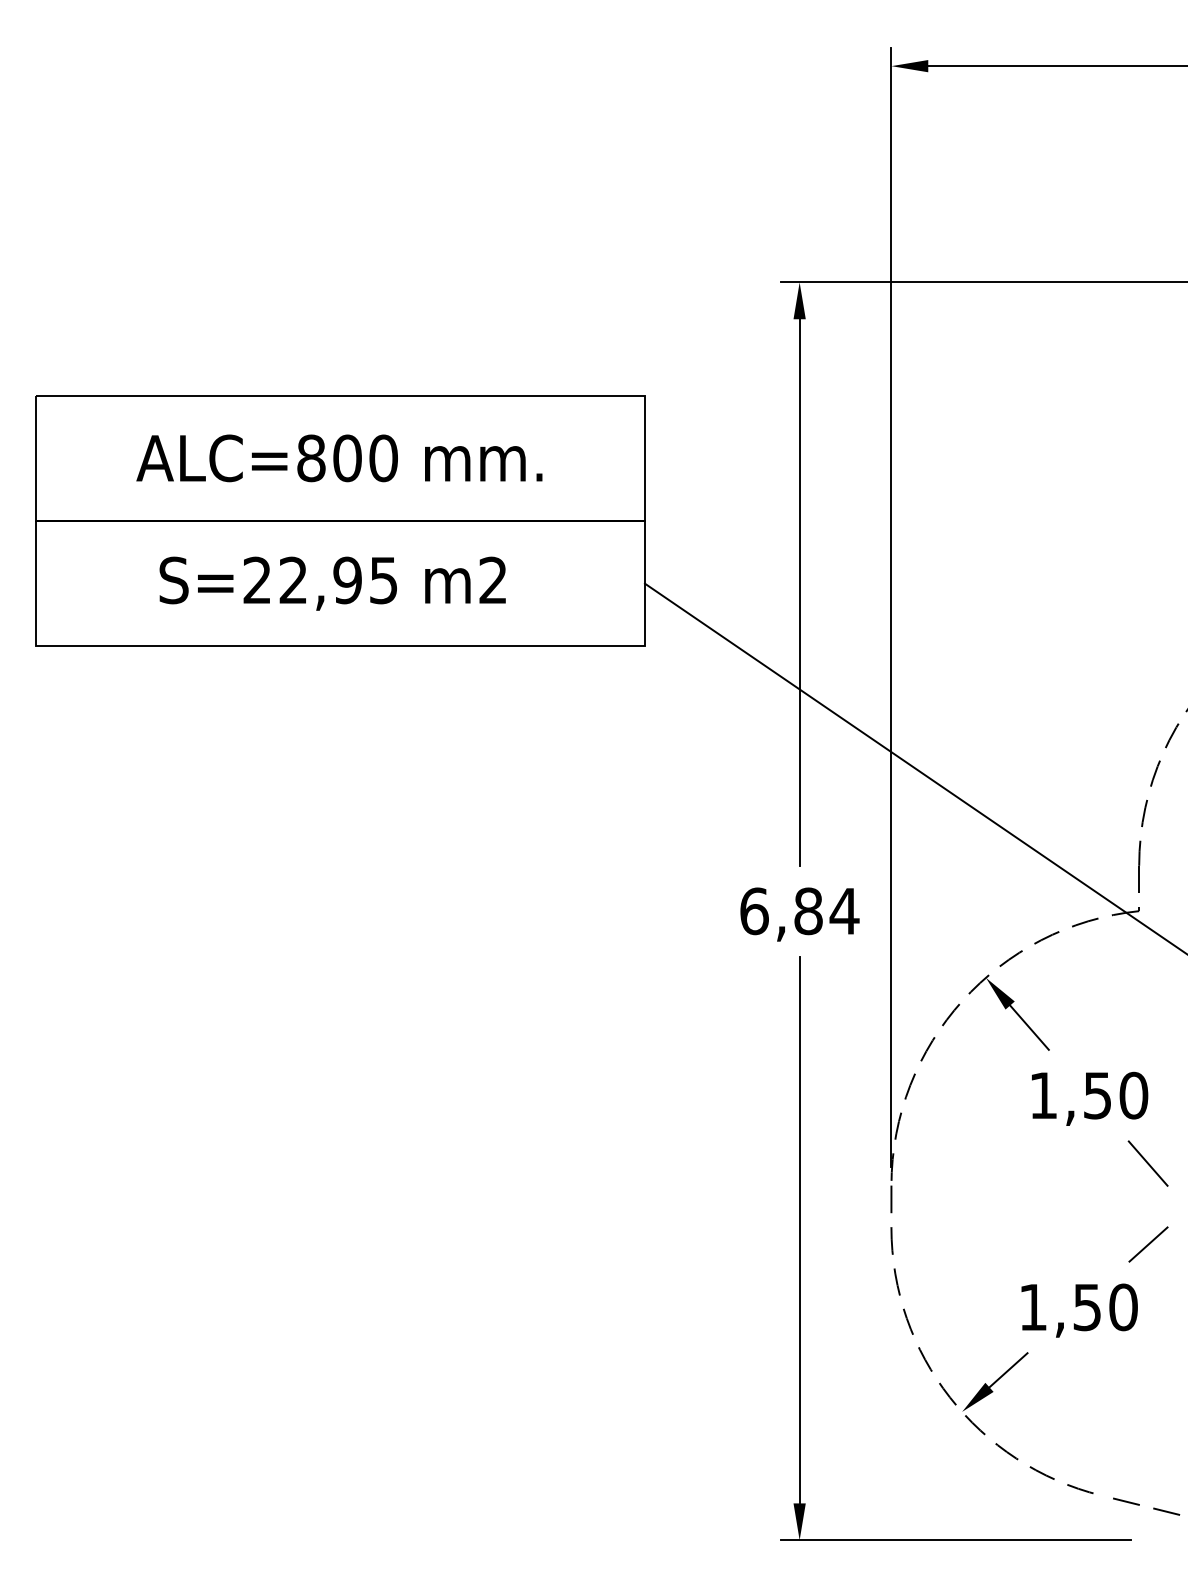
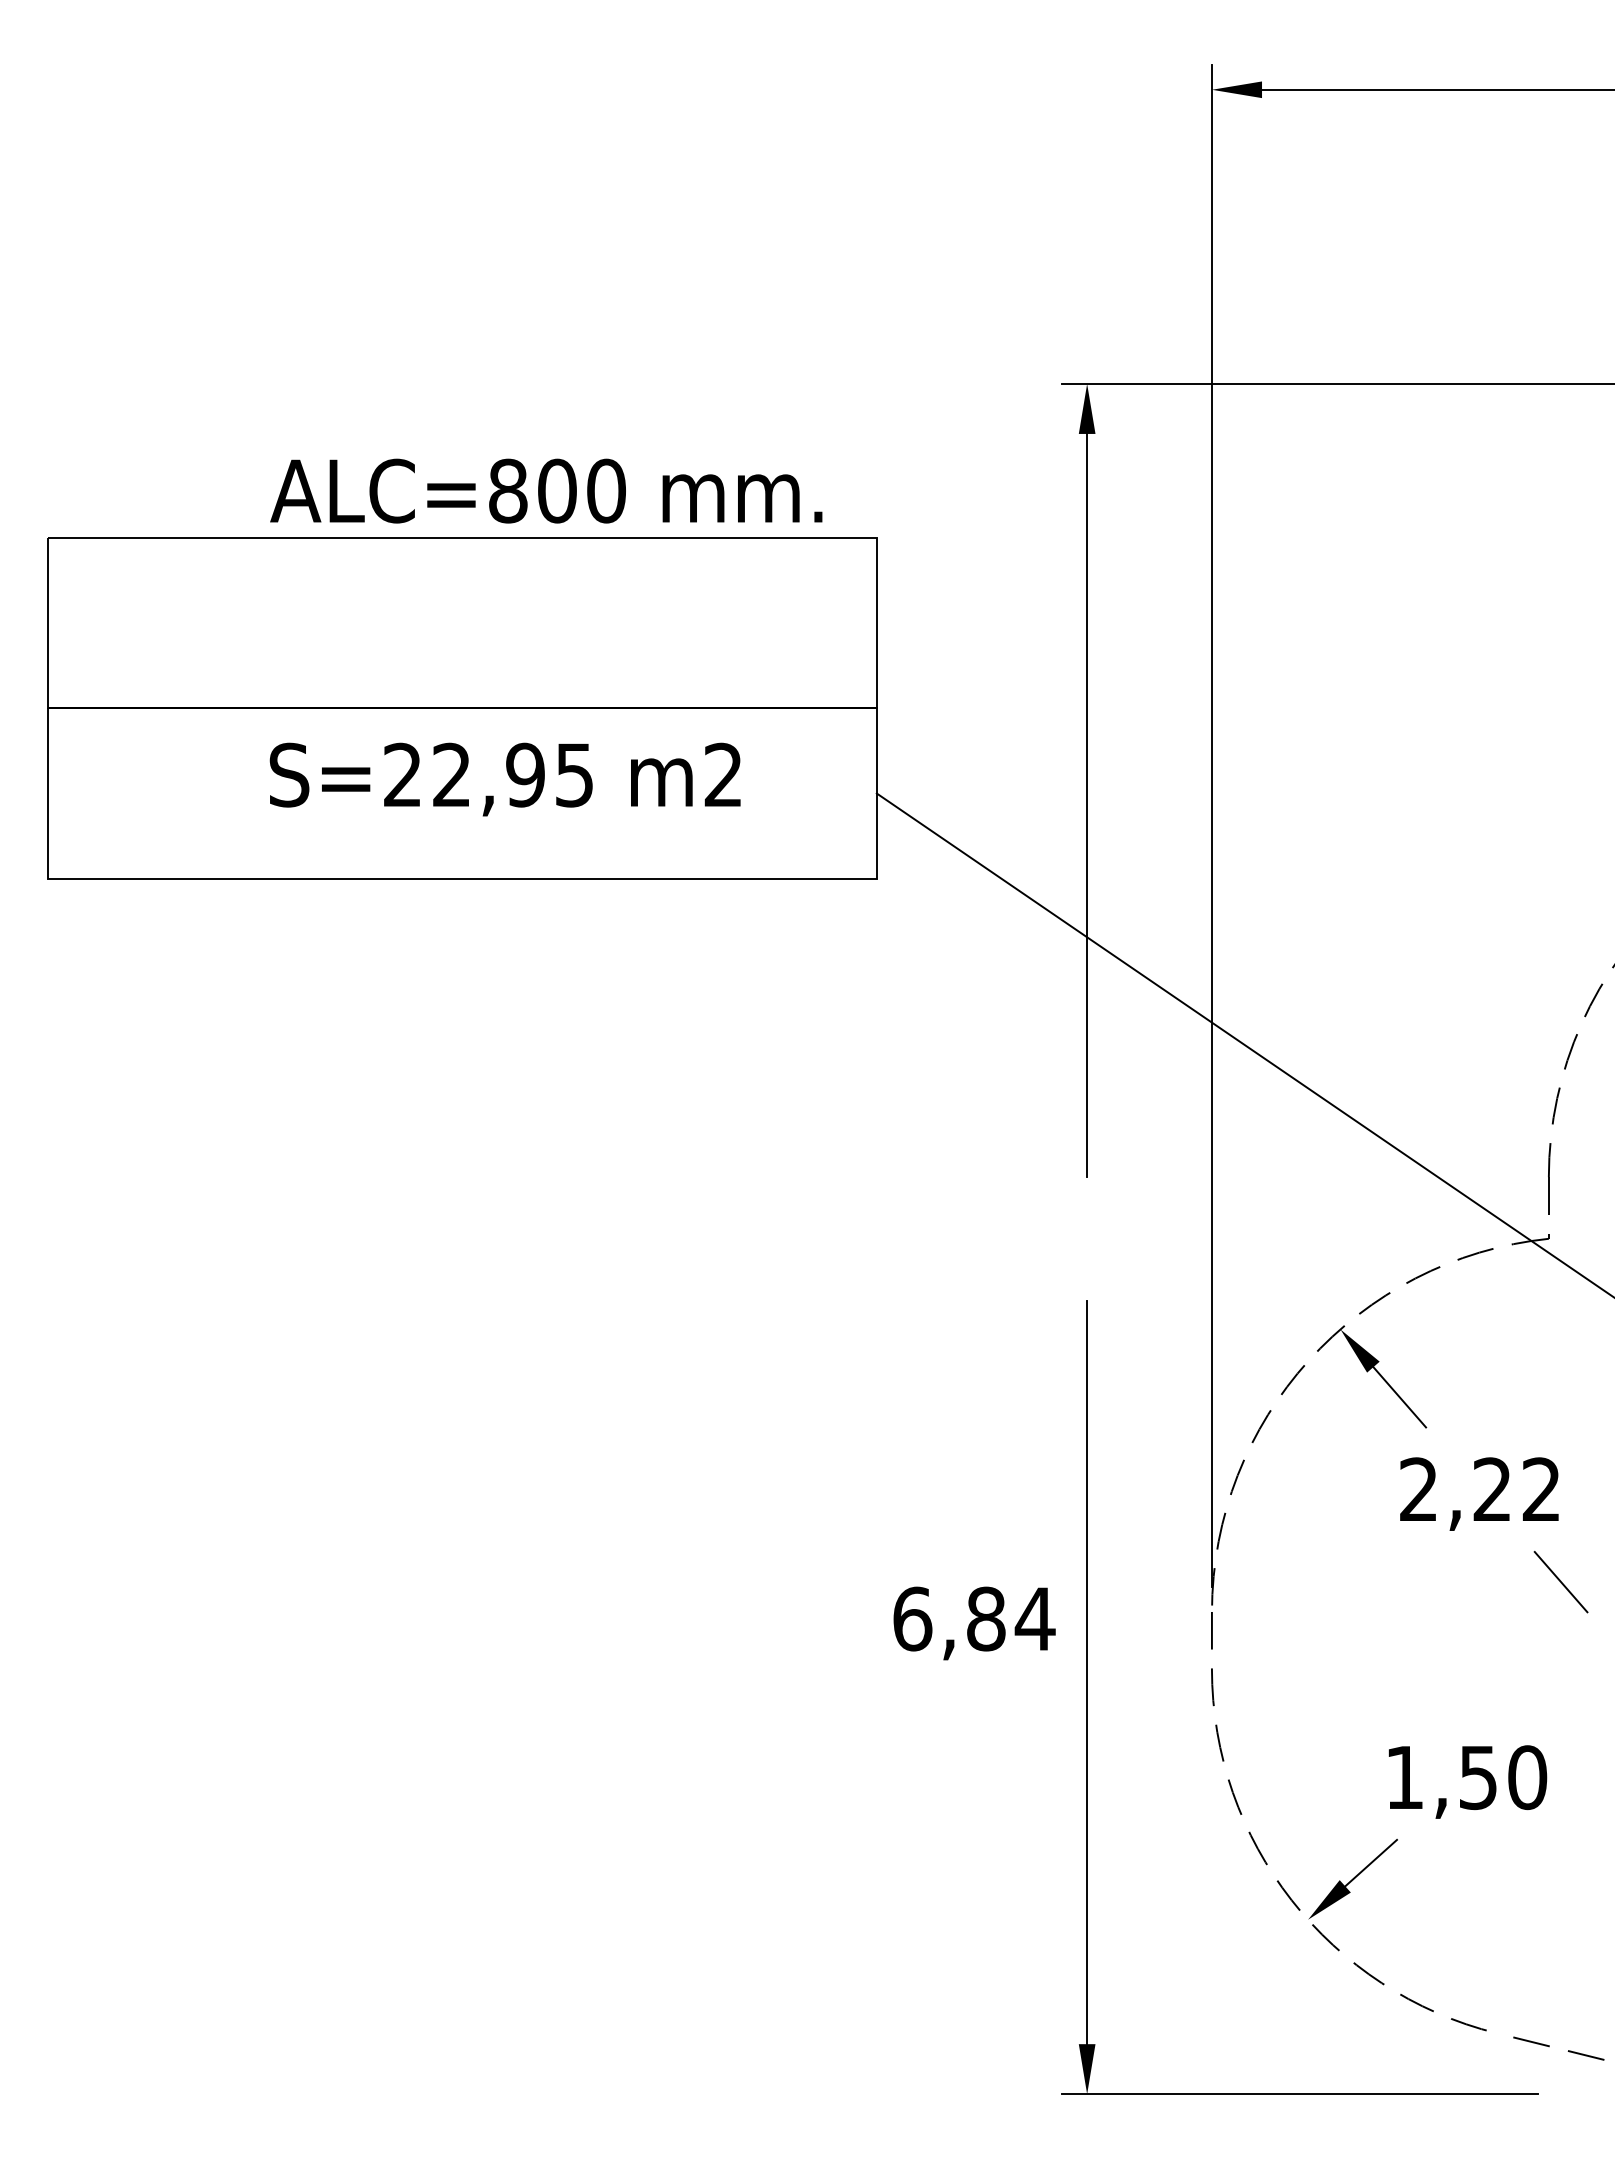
text: (339, 457) -> (546, 490), moved
text: (332, 583) -> (504, 779), moved
text: (799, 914) -> (974, 1623), moved
text: (1088, 1095) -> (1480, 1489), 1,50 -> 2,22
line: (1148, 1244) -> (1561, 1691), removed

